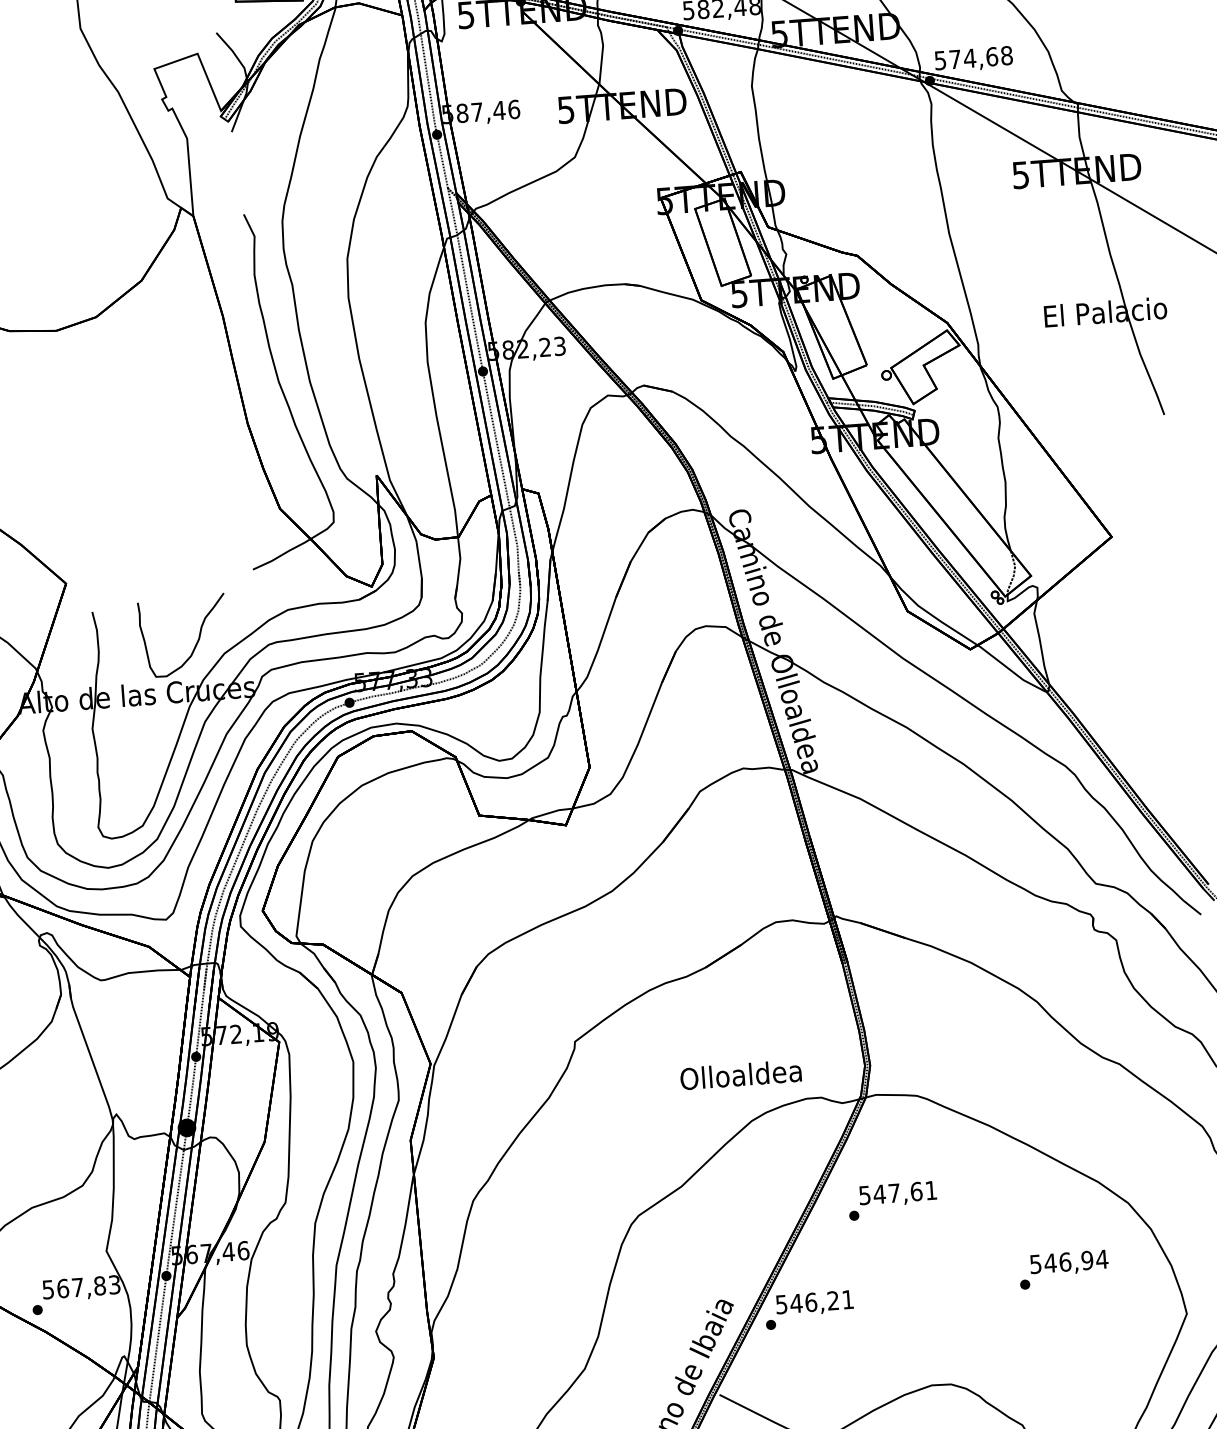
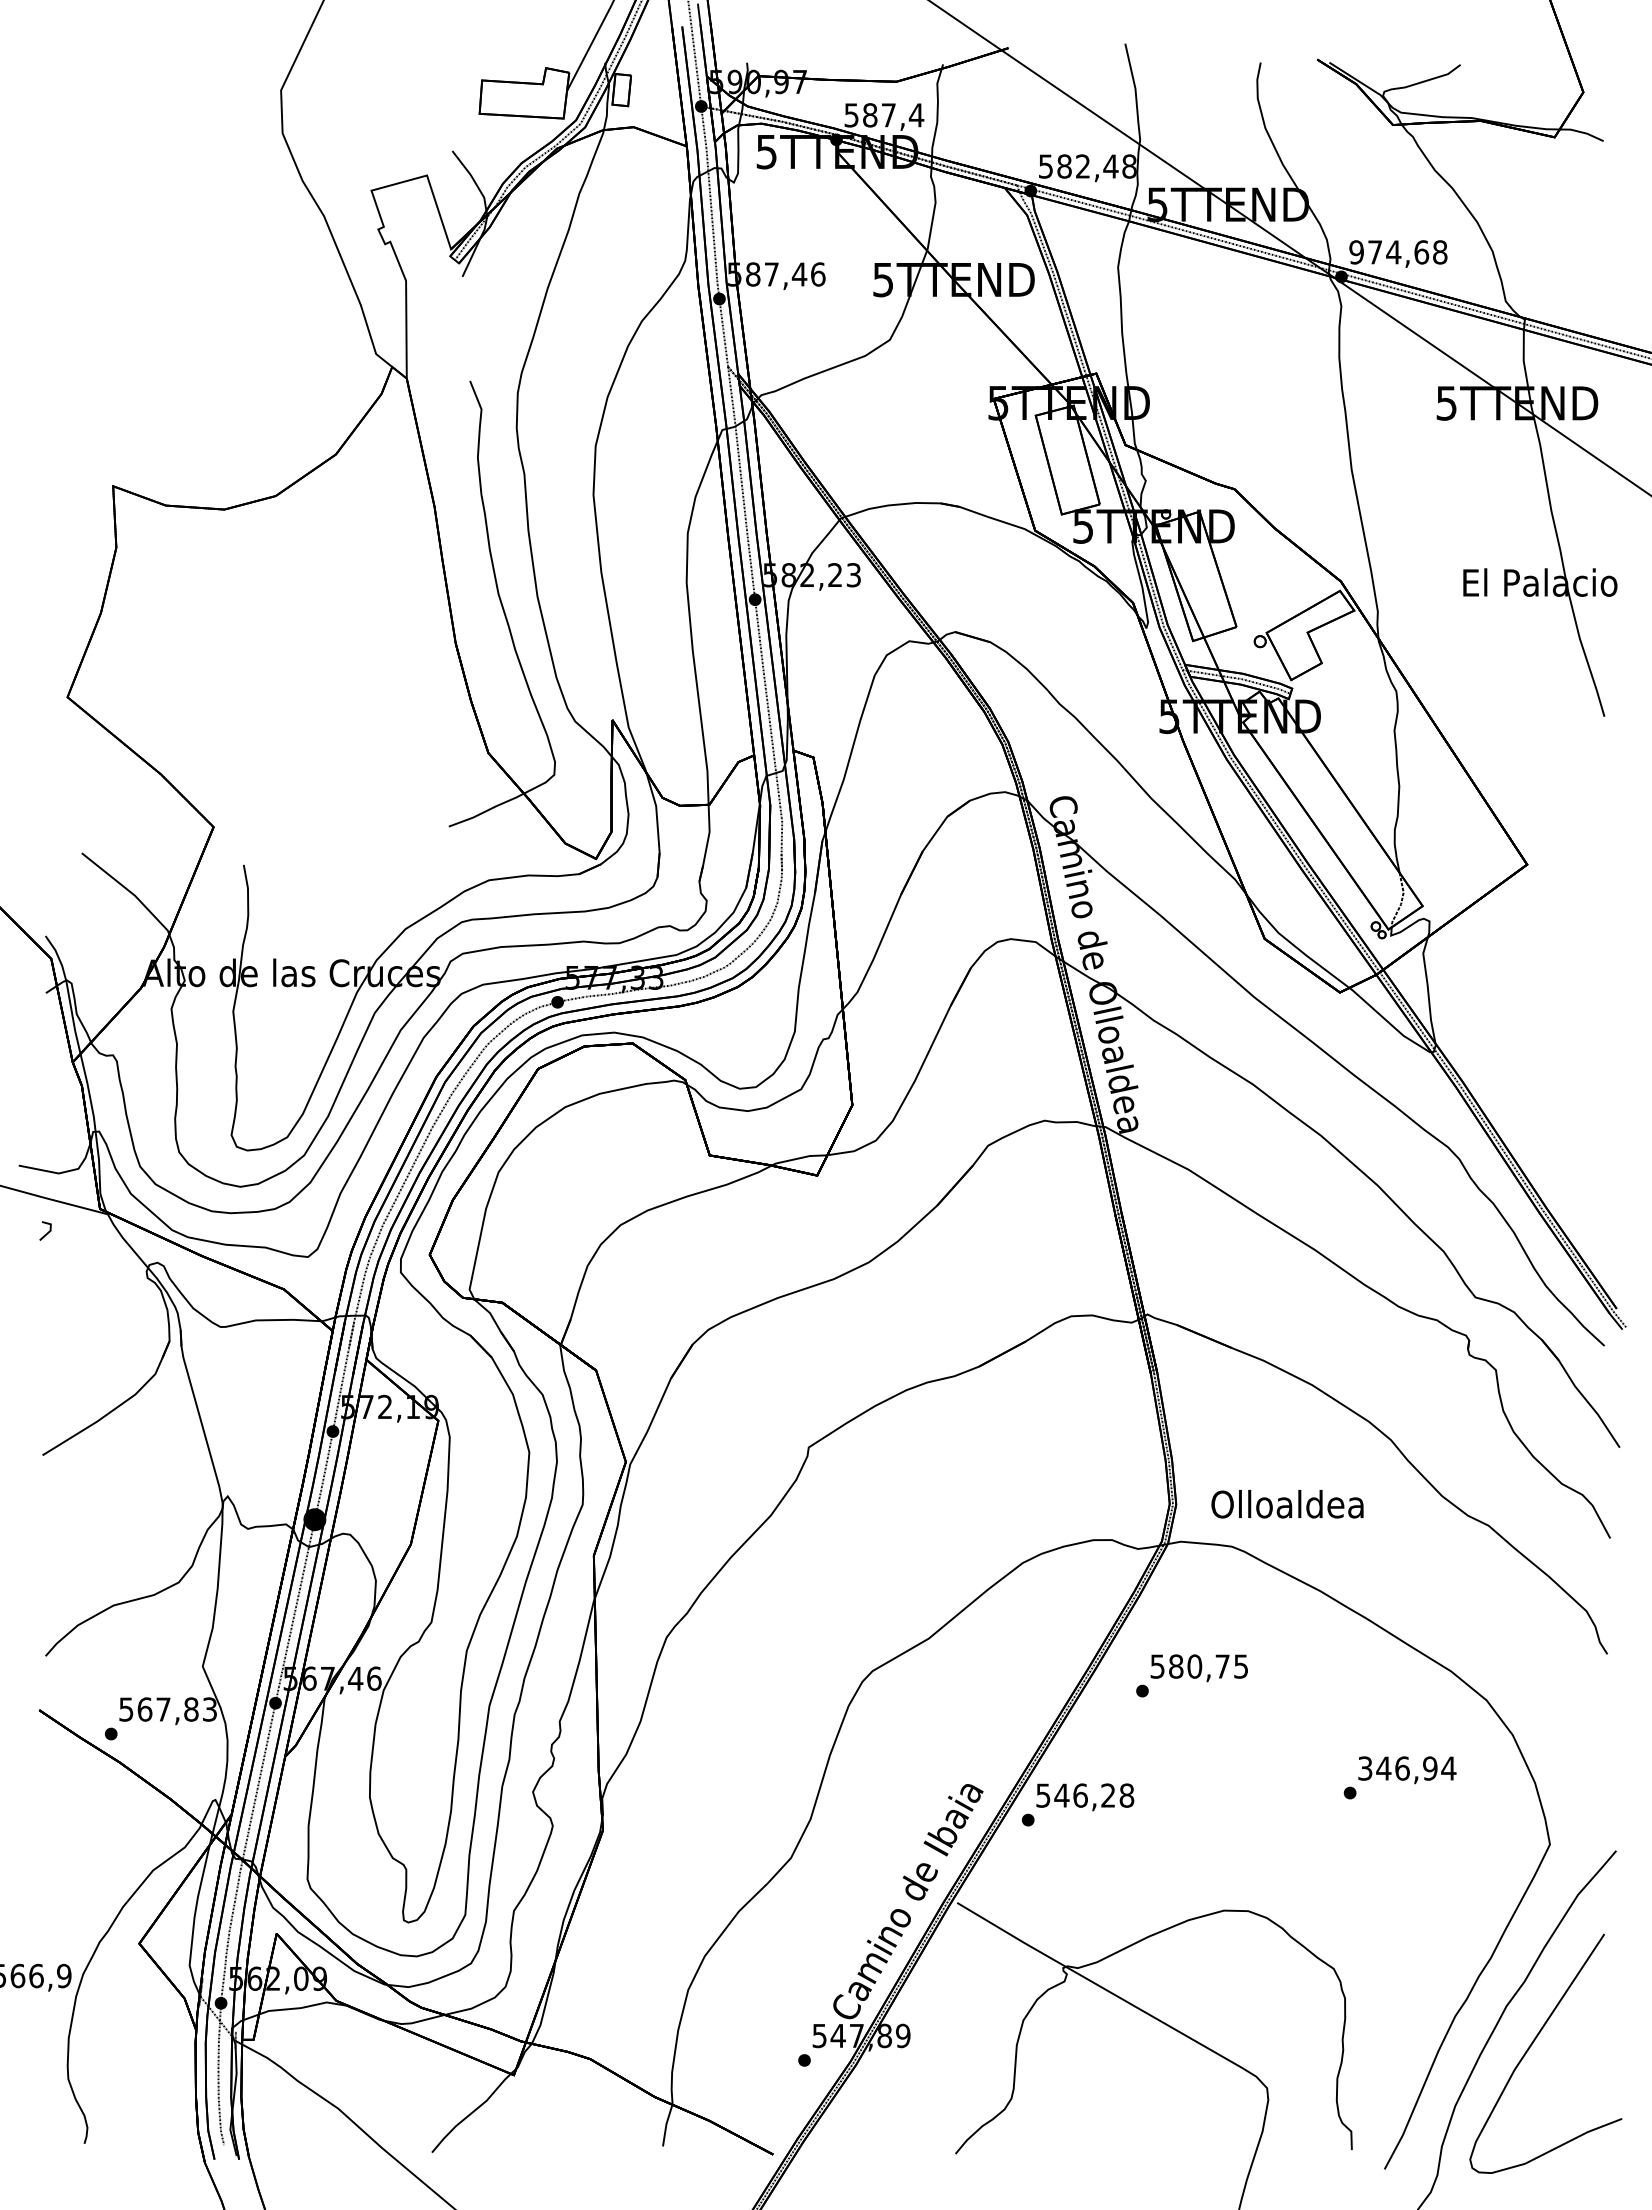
text: (940, 60) -> (1356, 252), 574,68 -> 974,68
curve: (196, 642) -> (371, 912), removed
text: (740, 1075) -> (1287, 1504), moved
text: (904, 1192) -> (1207, 1666), 547,61 -> 580,75
text: (1035, 1264) -> (1365, 1768), 546,94 -> 346,94
text: (847, 1299) -> (1126, 1795), 546,21 -> 546,28

